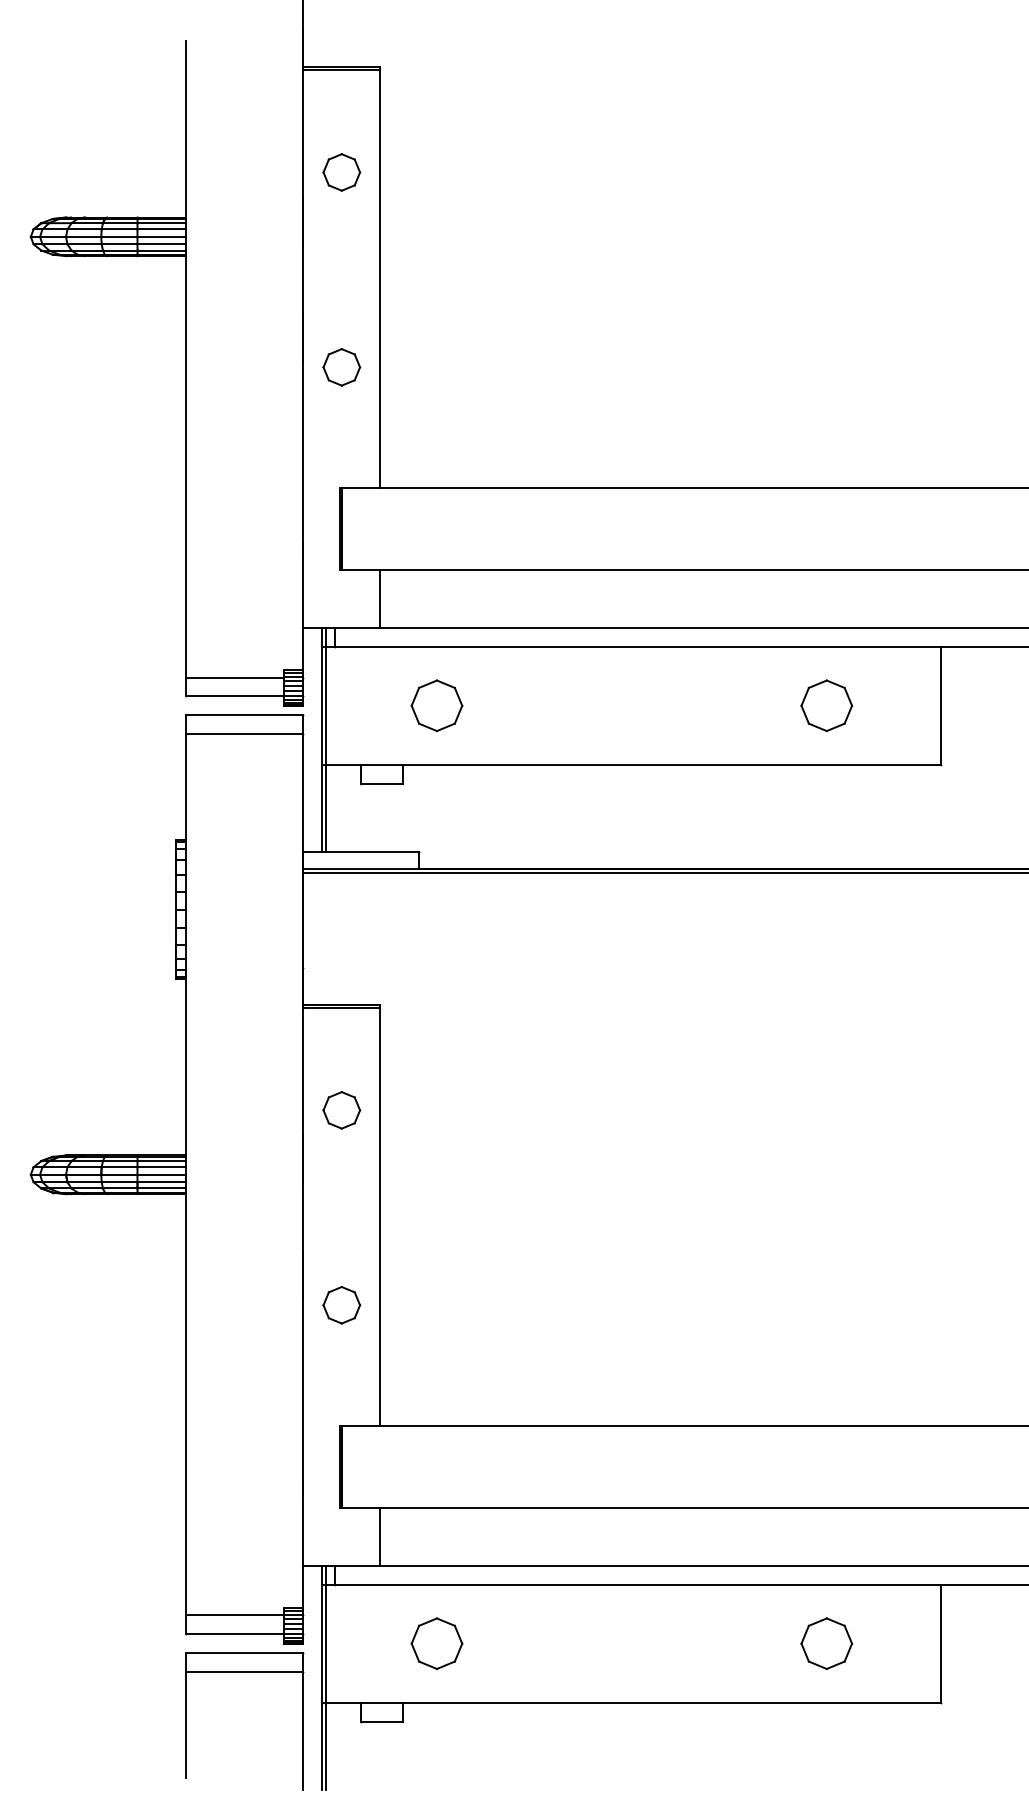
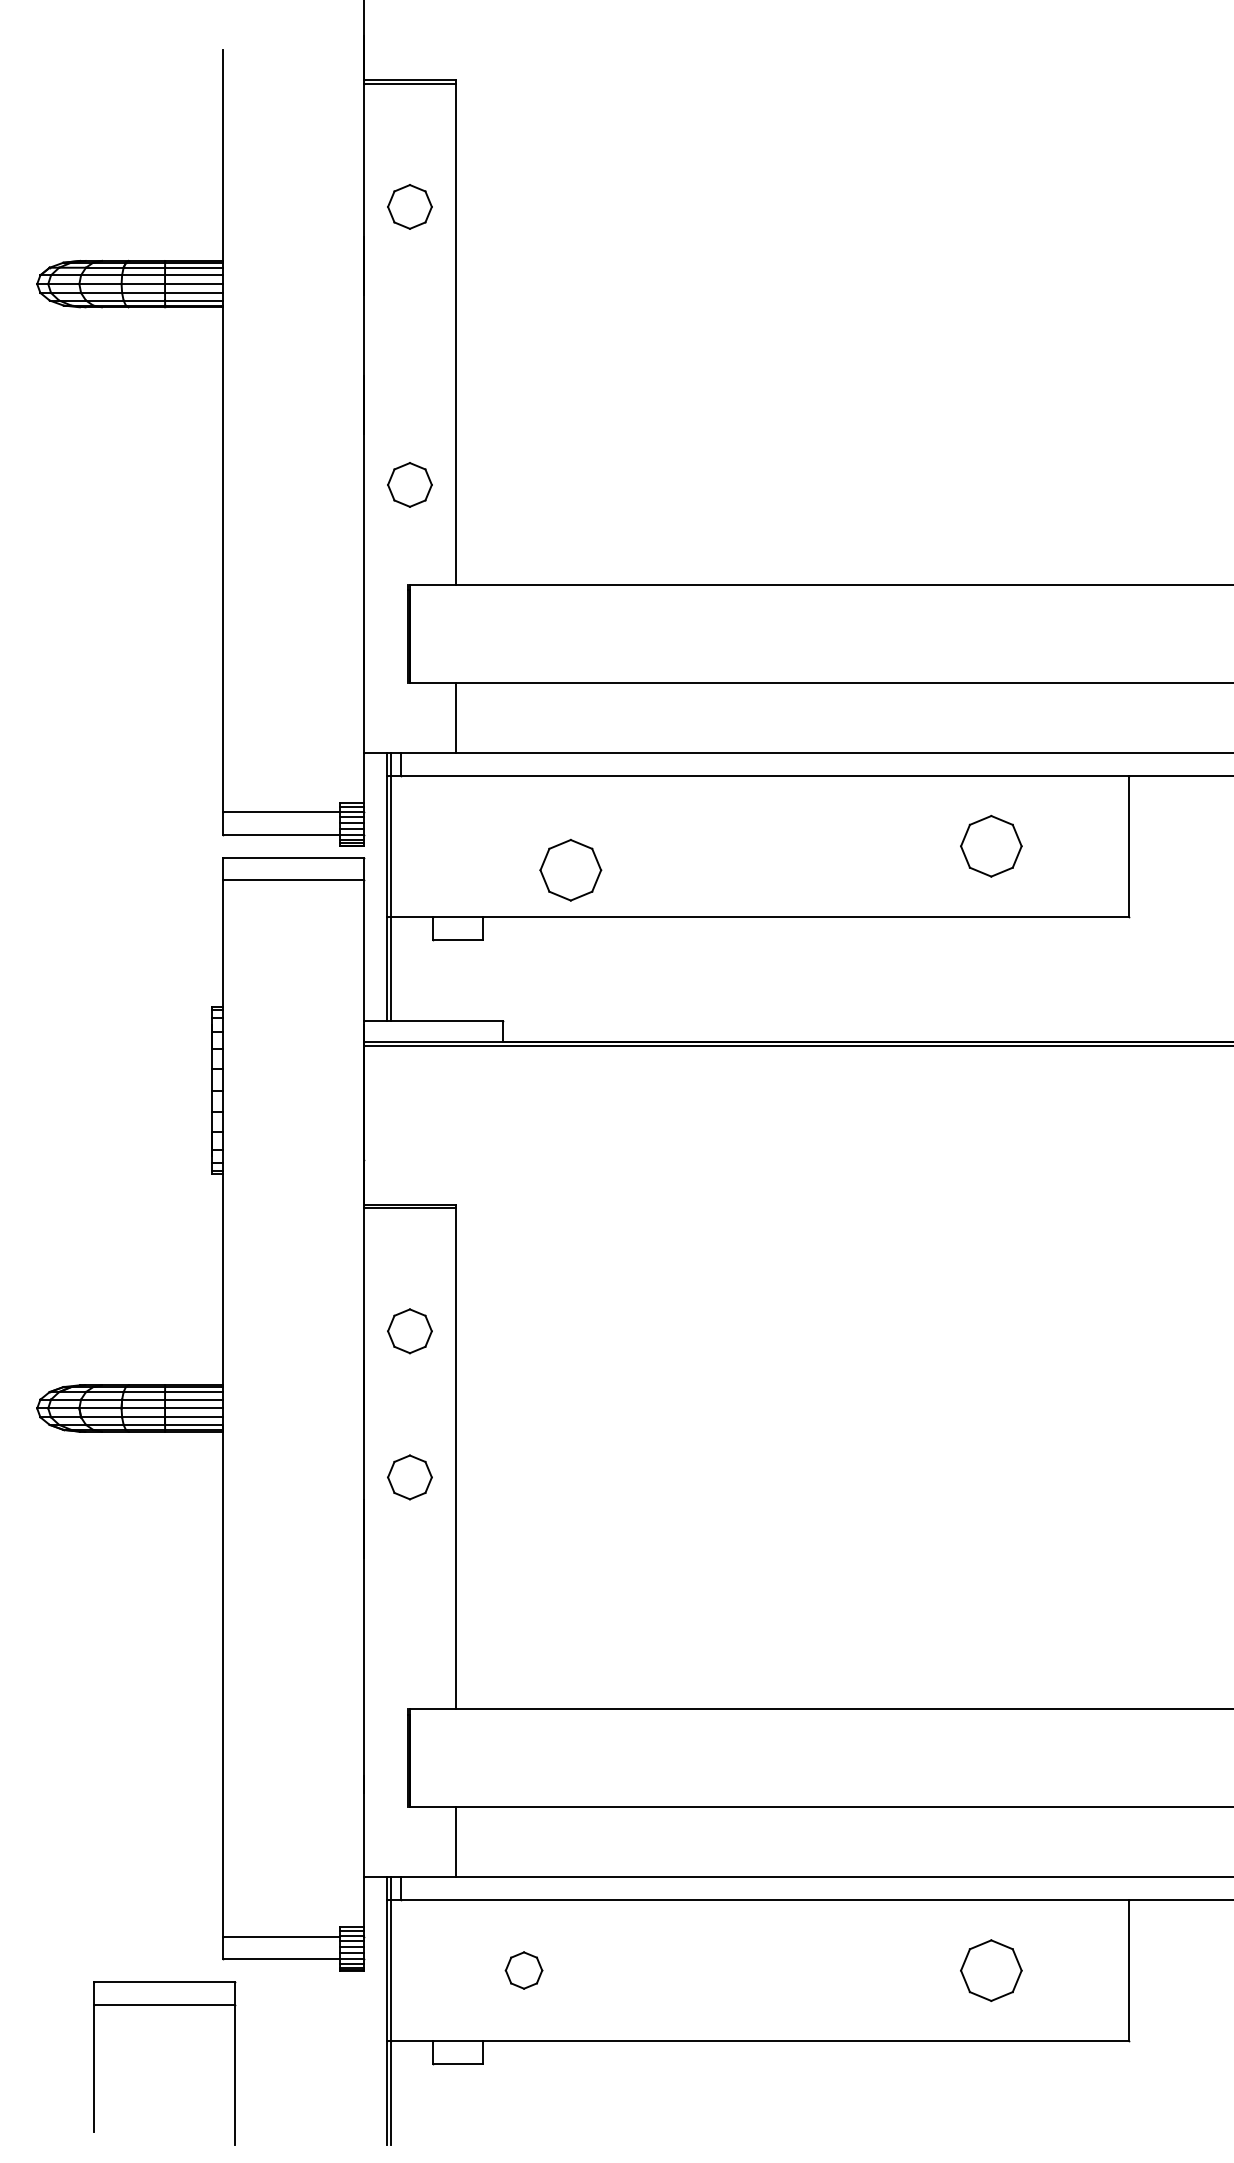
part: (341, 367) -> (409, 485), moved
part: (436, 705) -> (570, 869), moved
part: (341, 1305) -> (409, 1477), moved
part: (436, 1643) -> (523, 1970), size x0.6
part: (244, 1672) -> (165, 2005), moved

